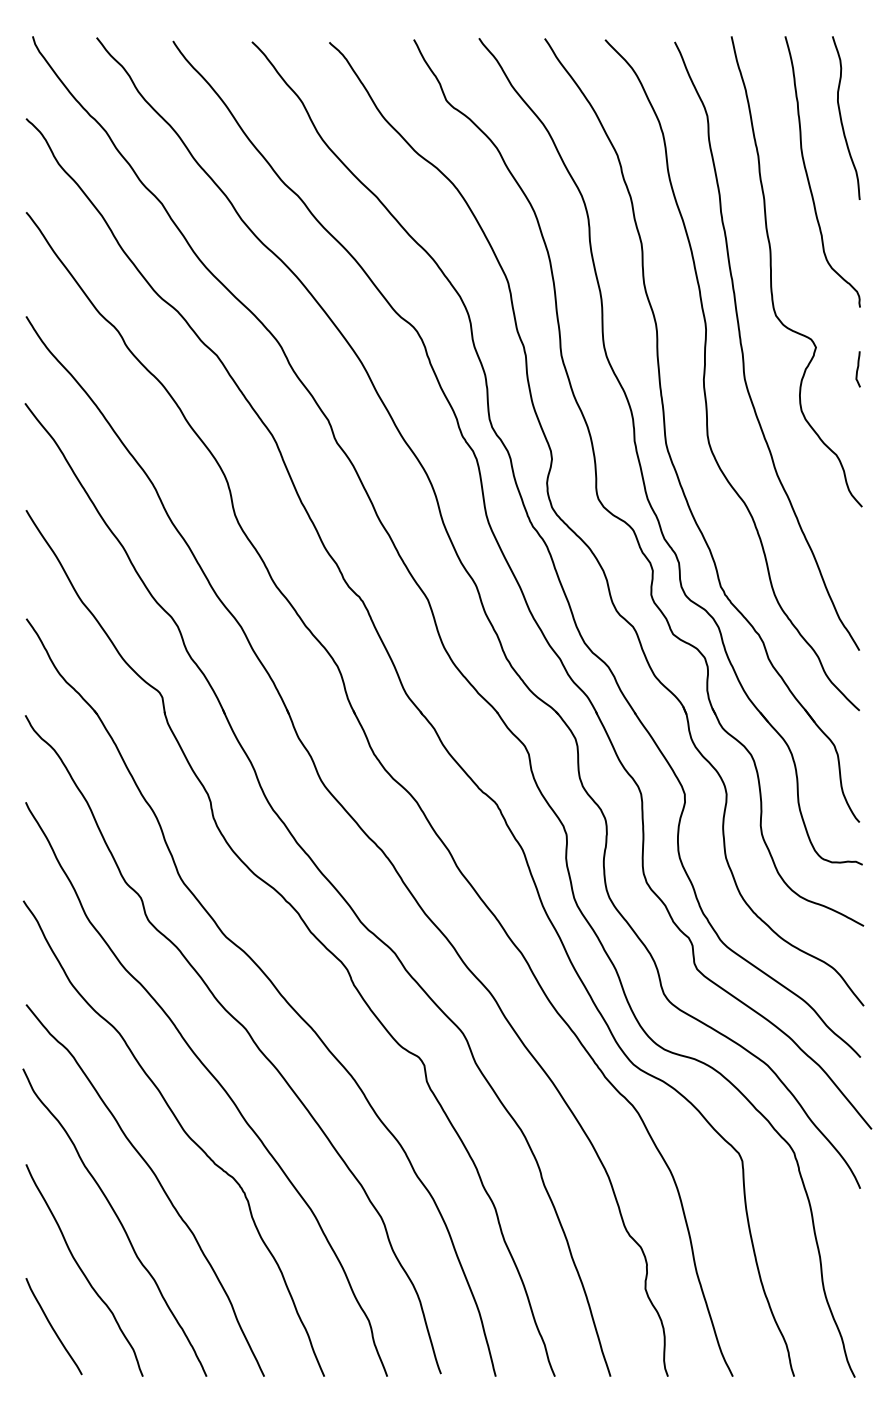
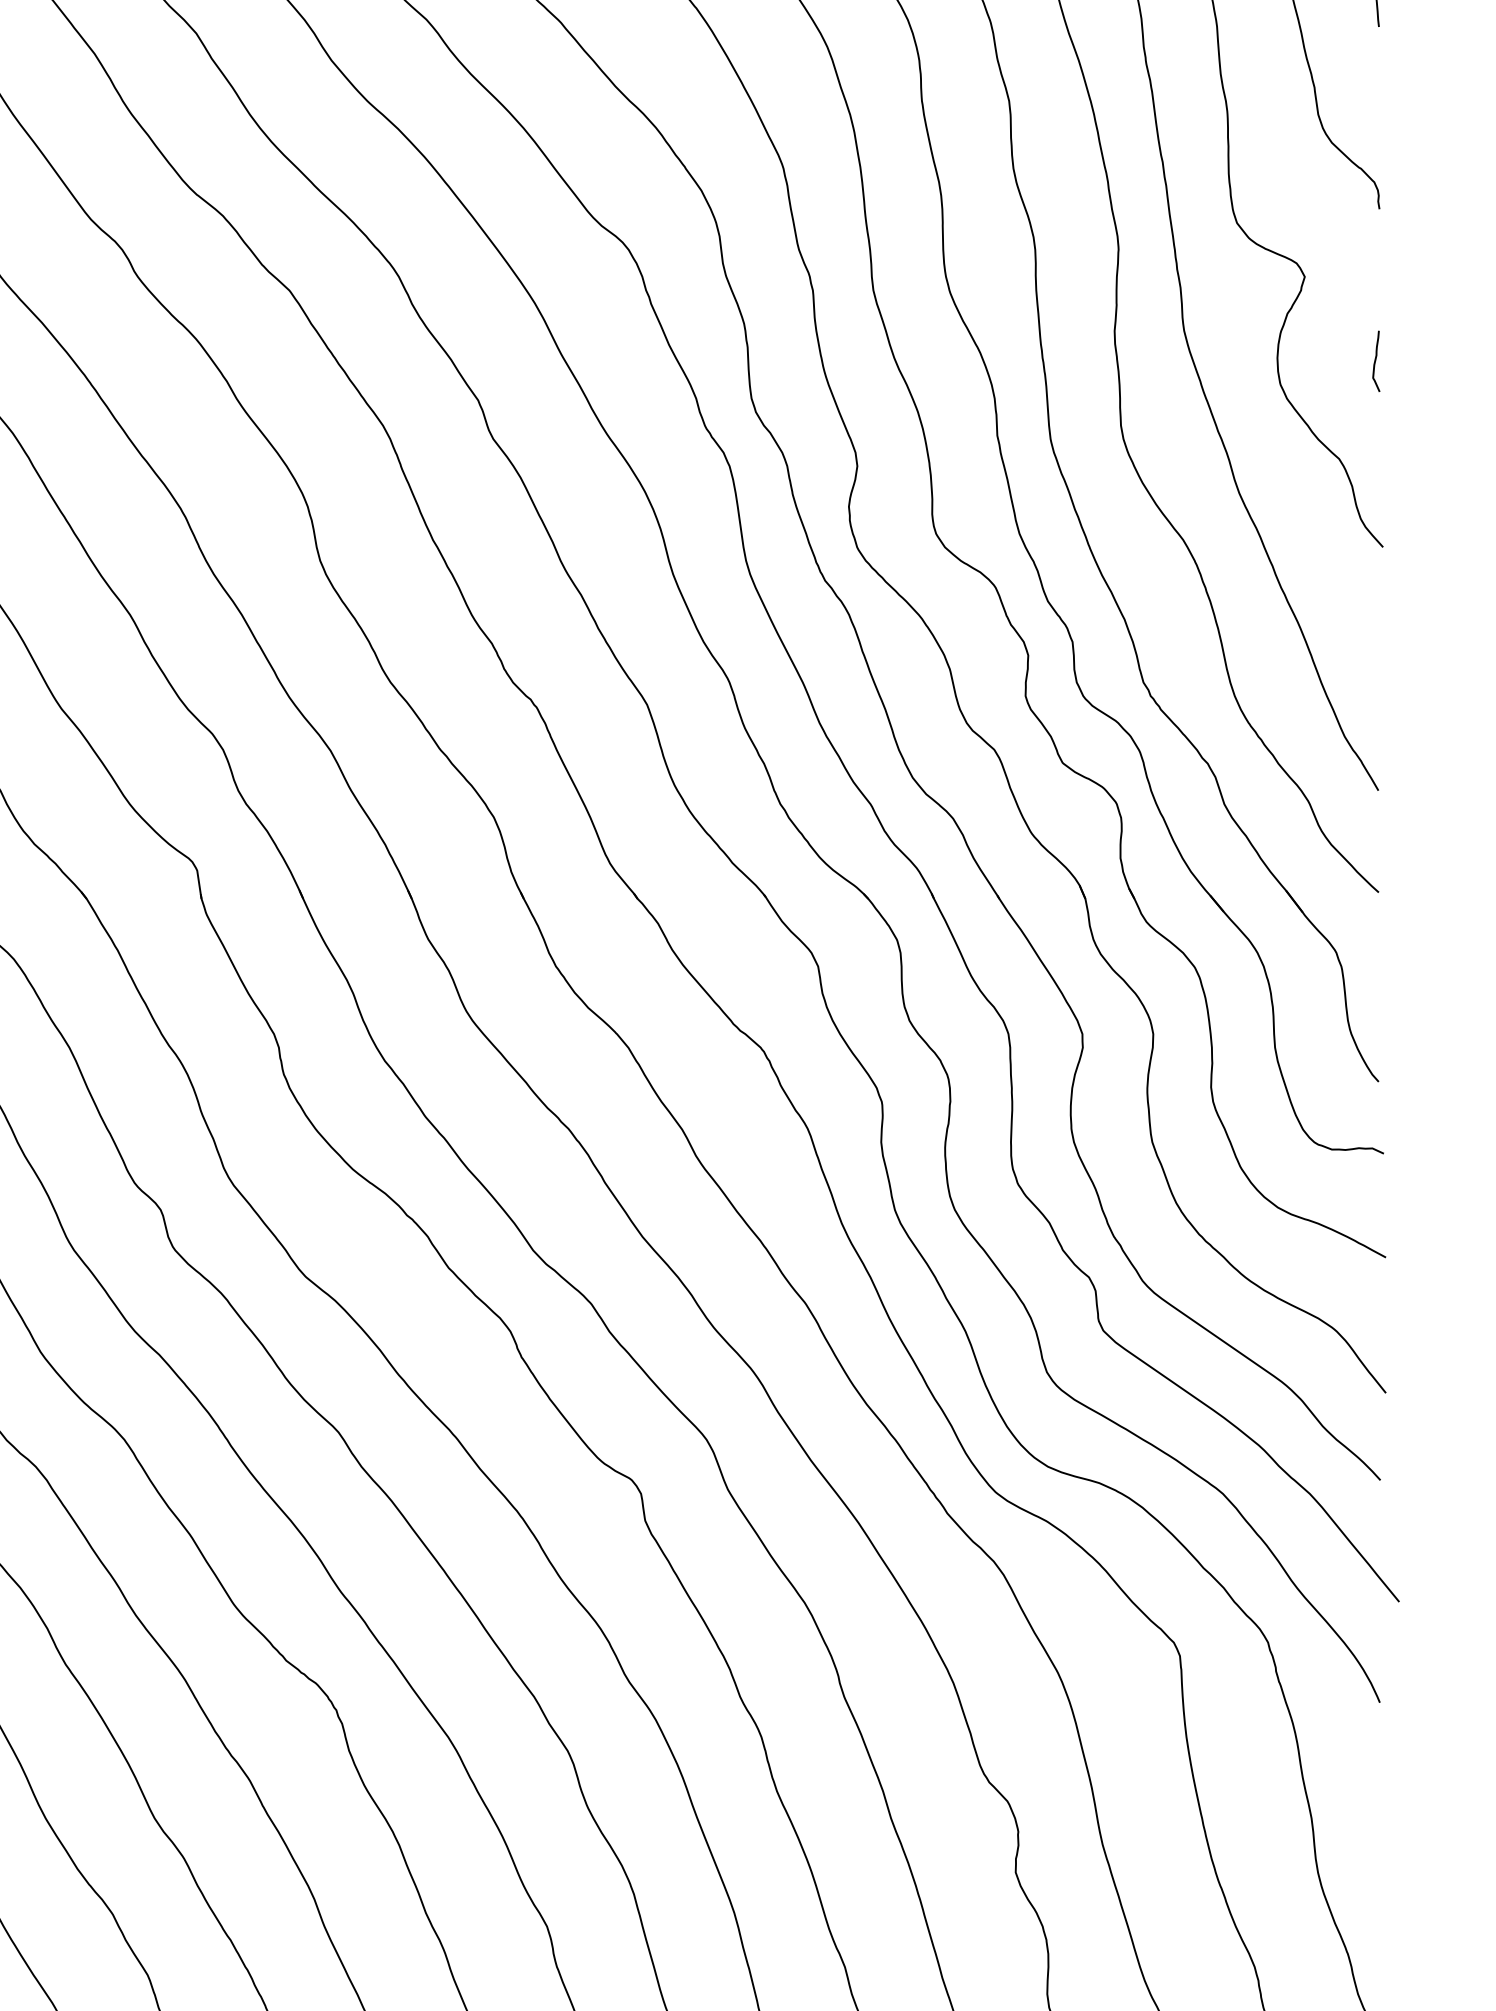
curve: (857, 369) -> (1375, 361), moved

